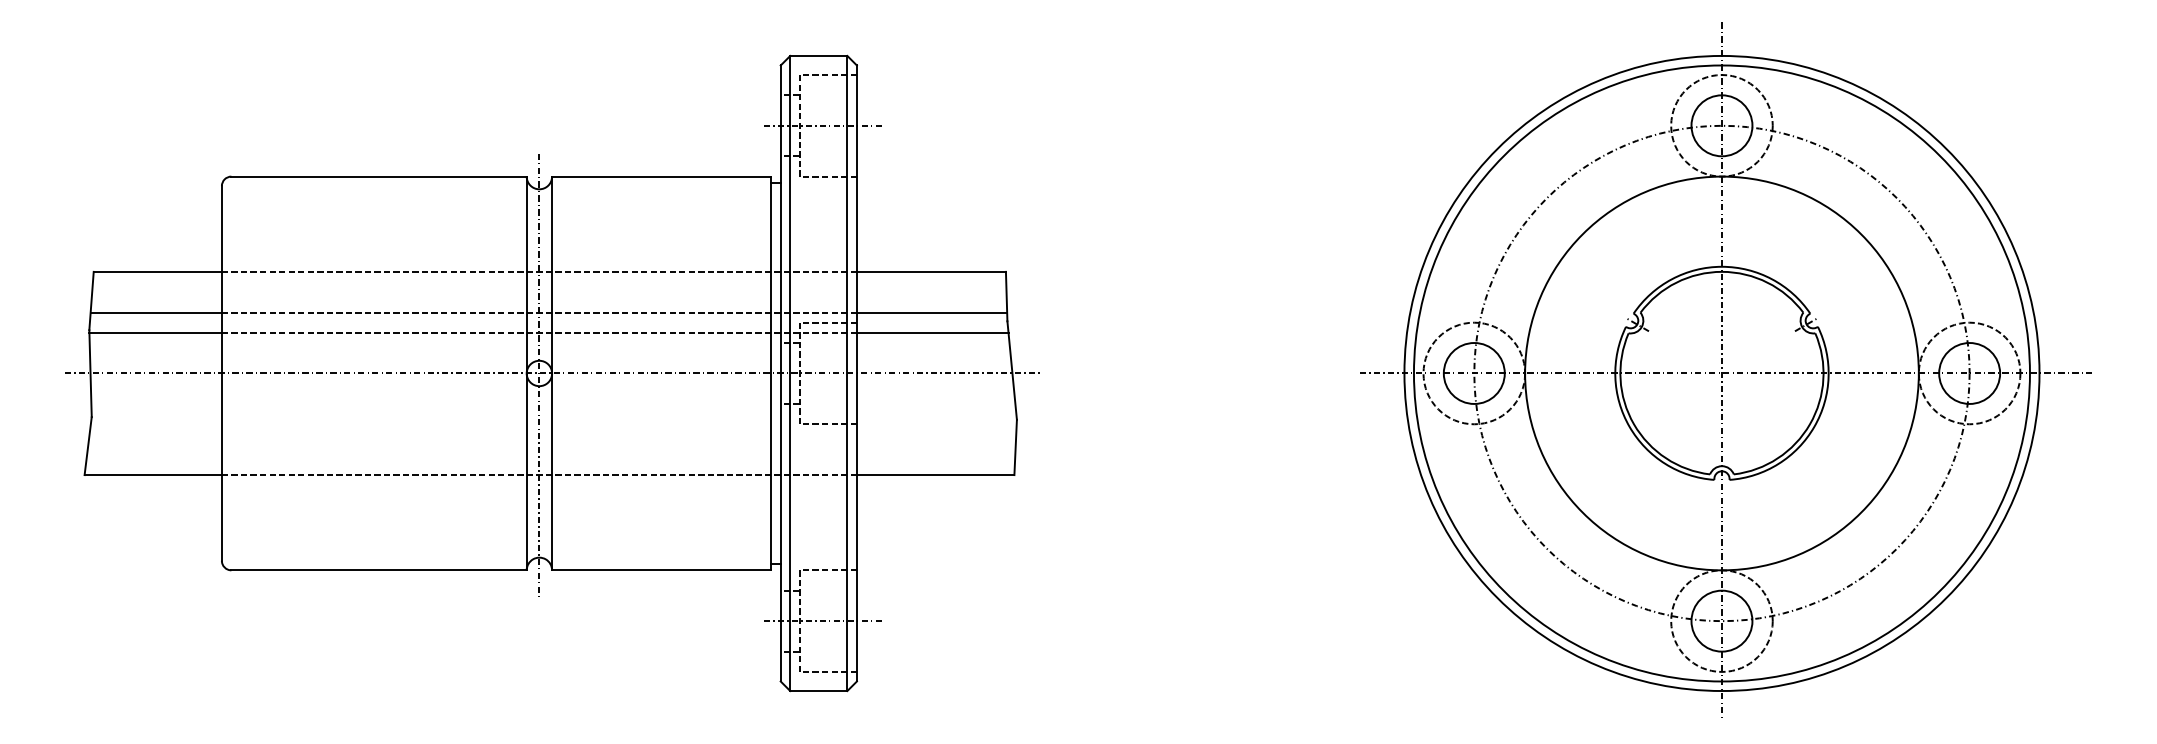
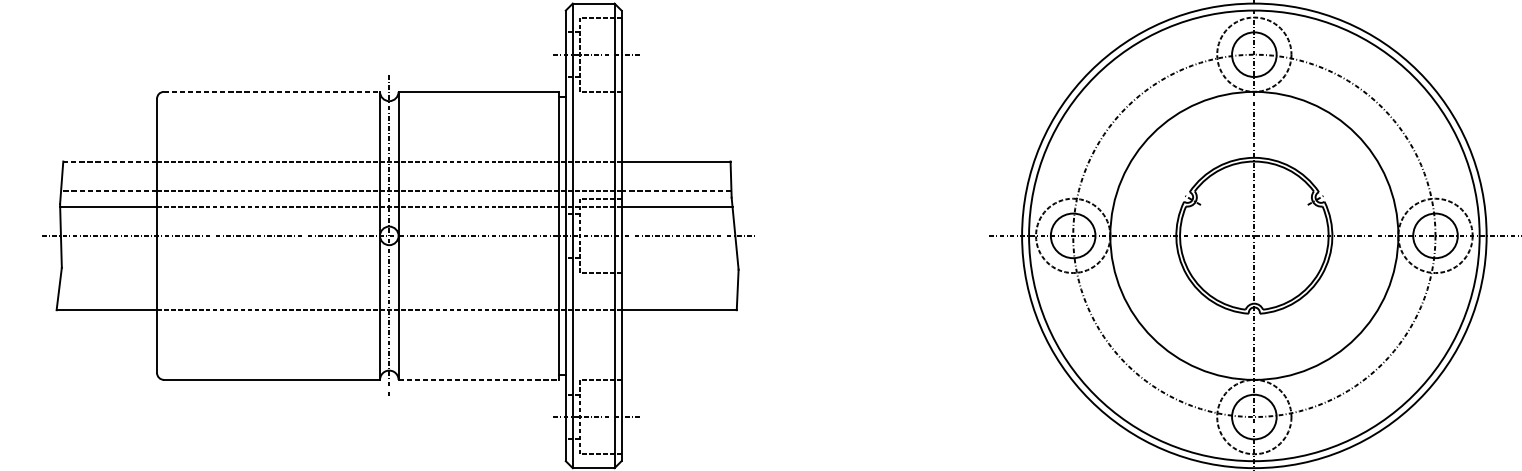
line: (379, 176) -> (272, 91), solid -> dashed
line: (158, 271) -> (110, 161), solid -> dashed
line: (156, 312) -> (109, 191), solid -> dashed
line: (931, 312) -> (676, 191), solid -> dashed
line: (661, 570) -> (478, 380), solid -> dashed

